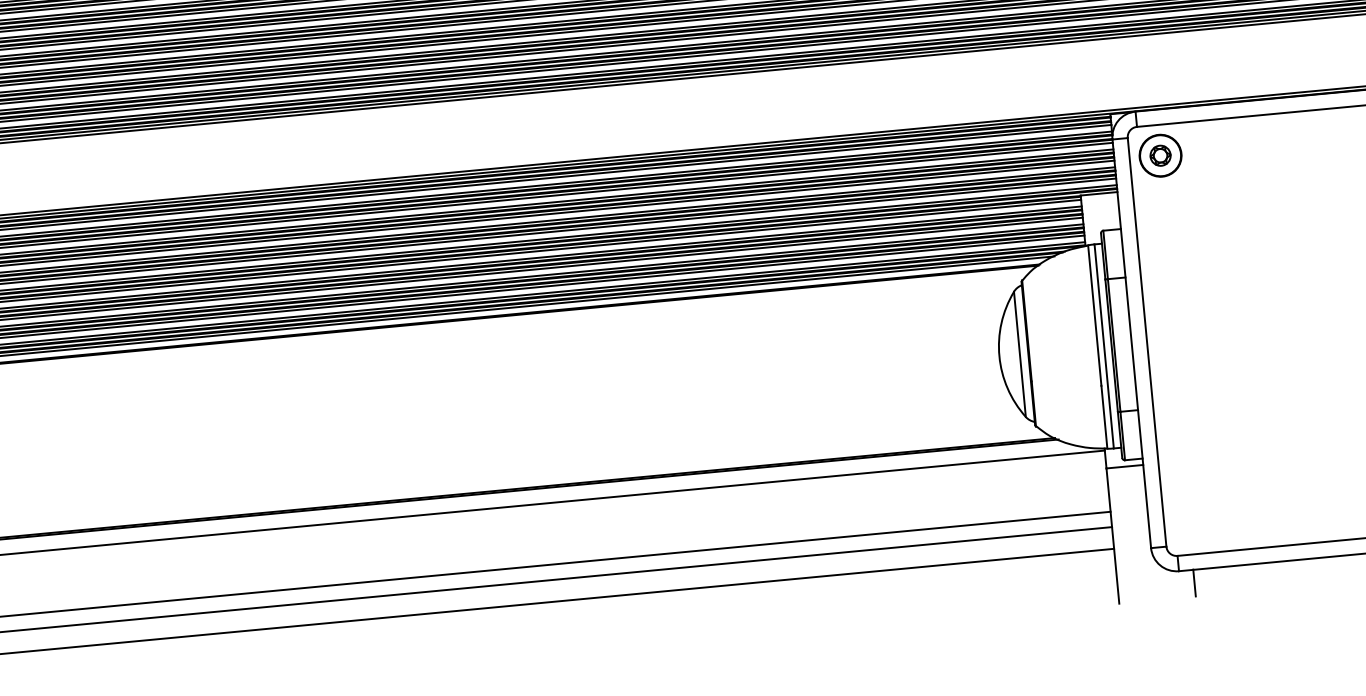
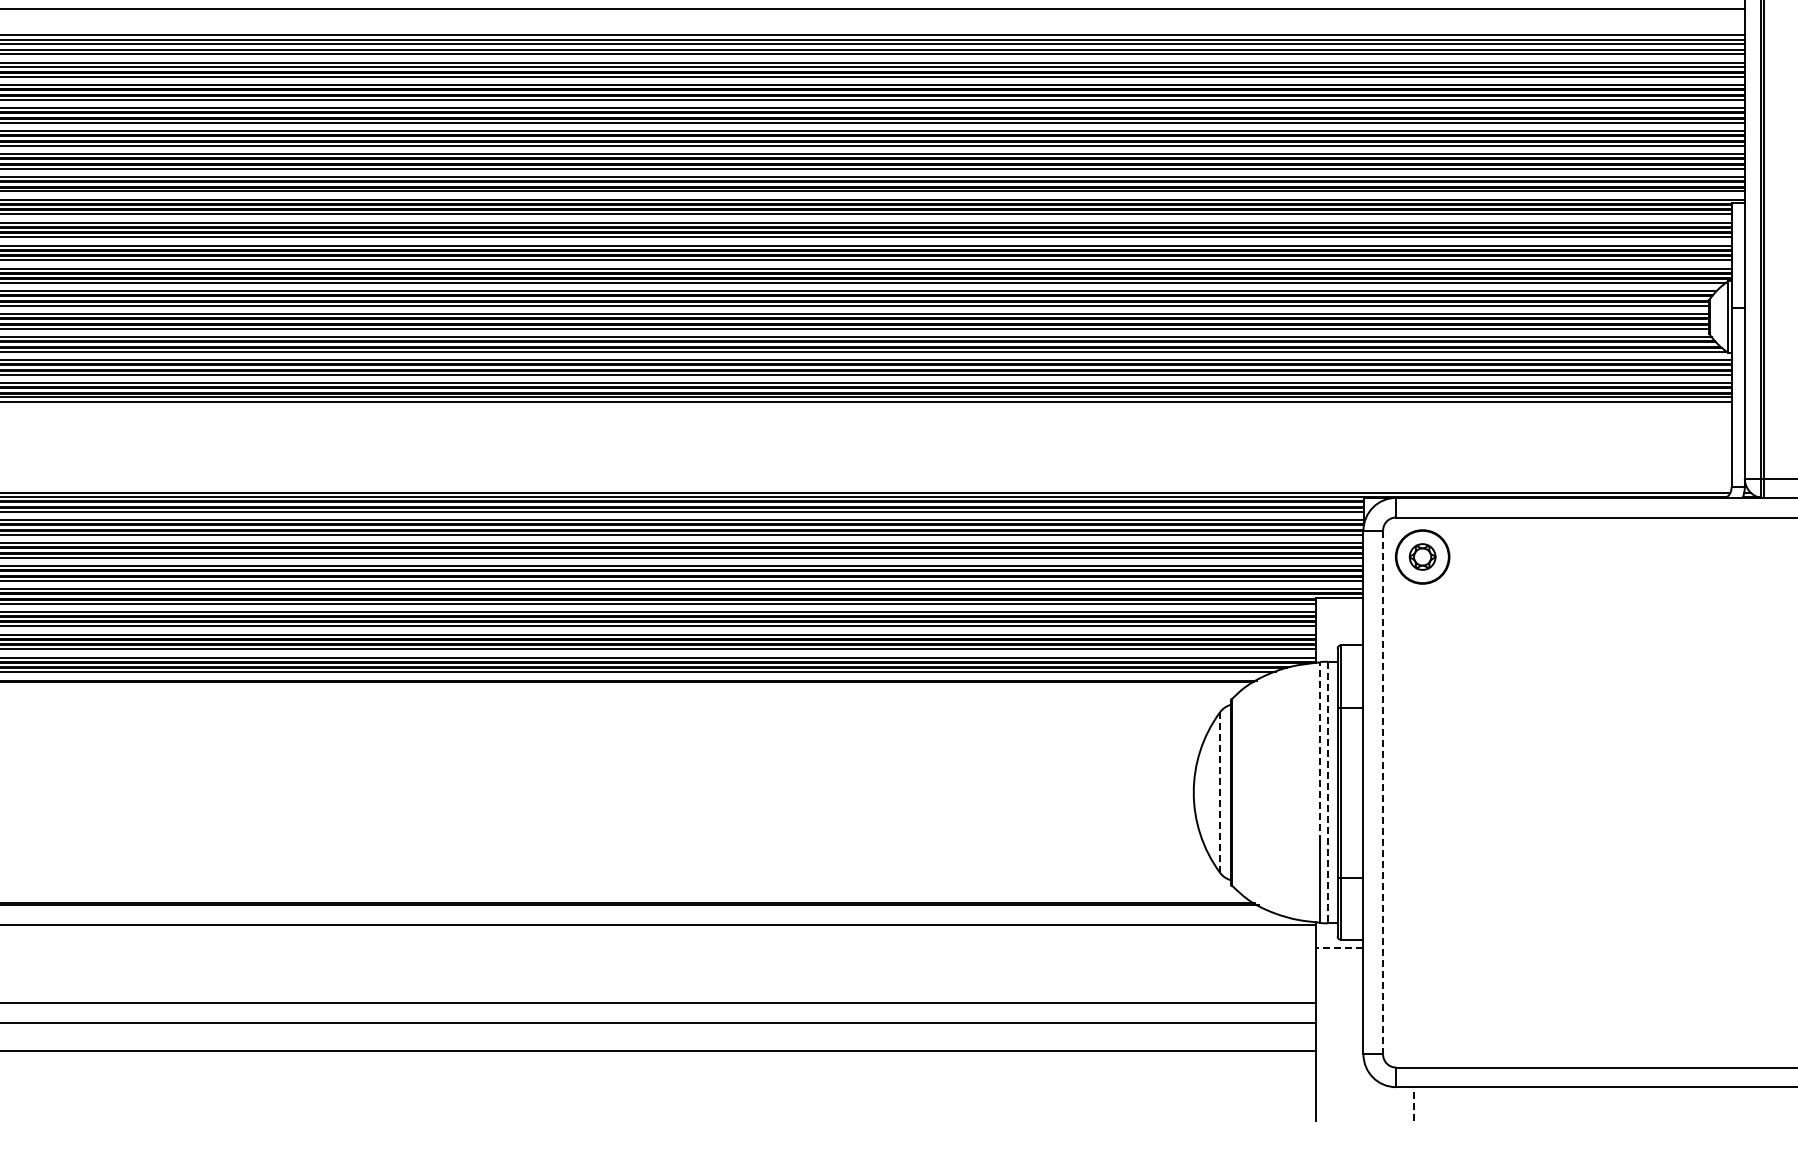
line: (1094, 315) -> (1319, 751), solid -> dashed
line: (1147, 342) -> (1383, 792), solid -> dashed
line: (1104, 346) -> (1328, 792), solid -> dashed
line: (1020, 354) -> (1220, 792), solid -> dashed
line: (1124, 466) -> (1339, 947), solid -> dashed
line: (1194, 582) -> (1414, 1103), solid -> dashed

